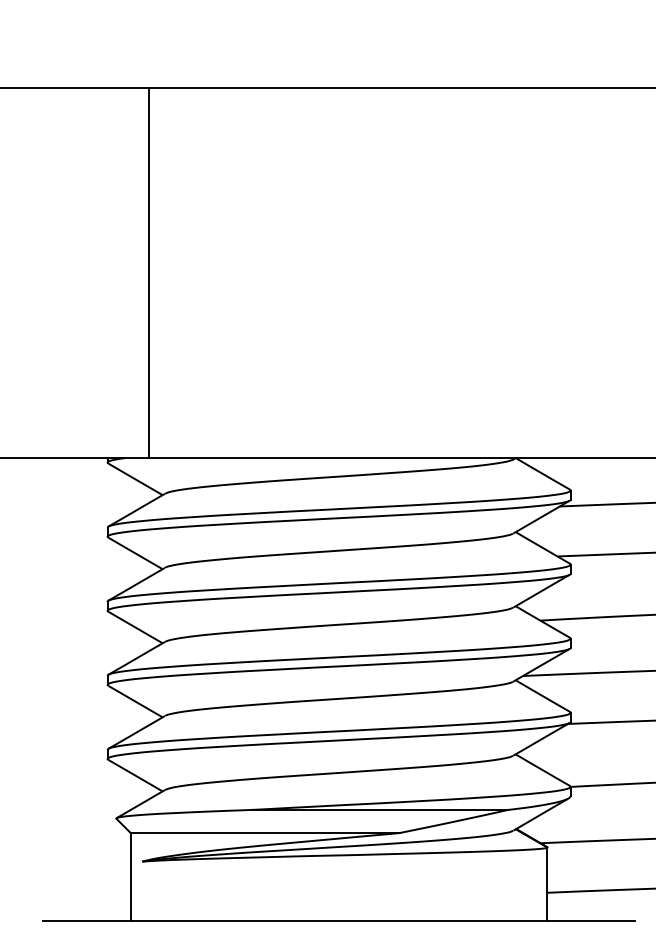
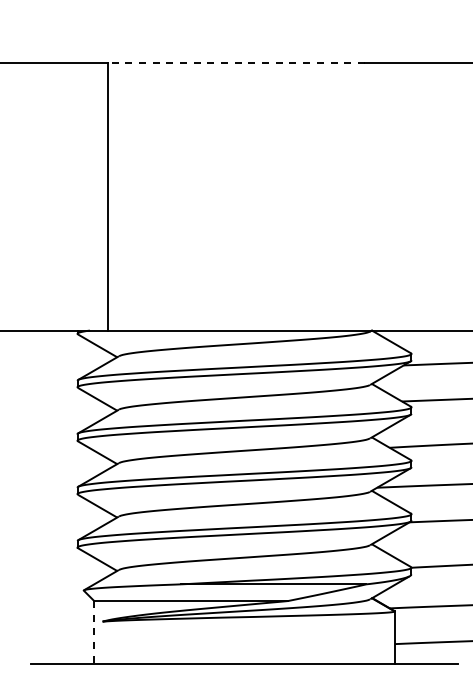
line: (328, 87) -> (236, 63), solid -> dashed
line: (131, 876) -> (94, 632), solid -> dashed

